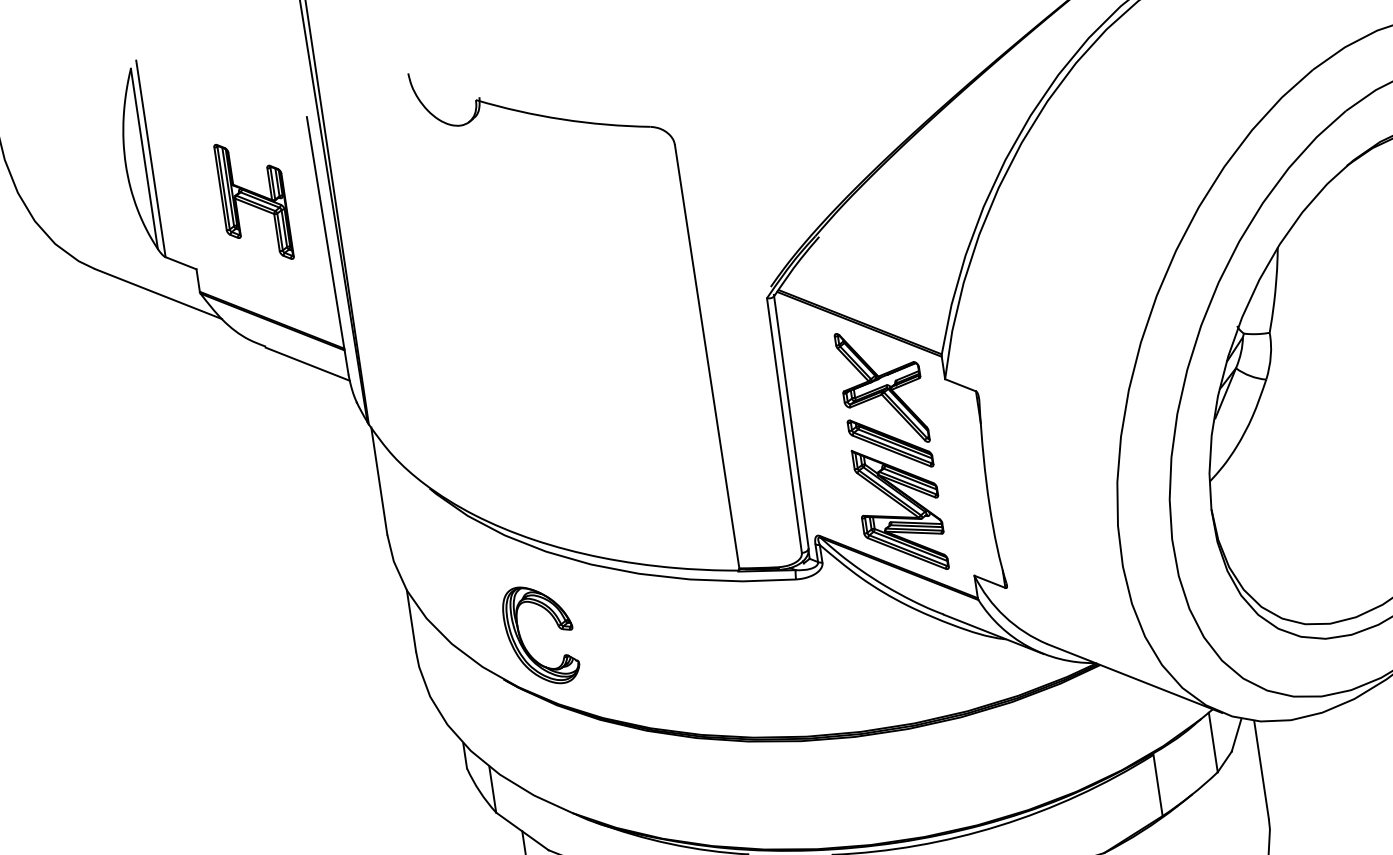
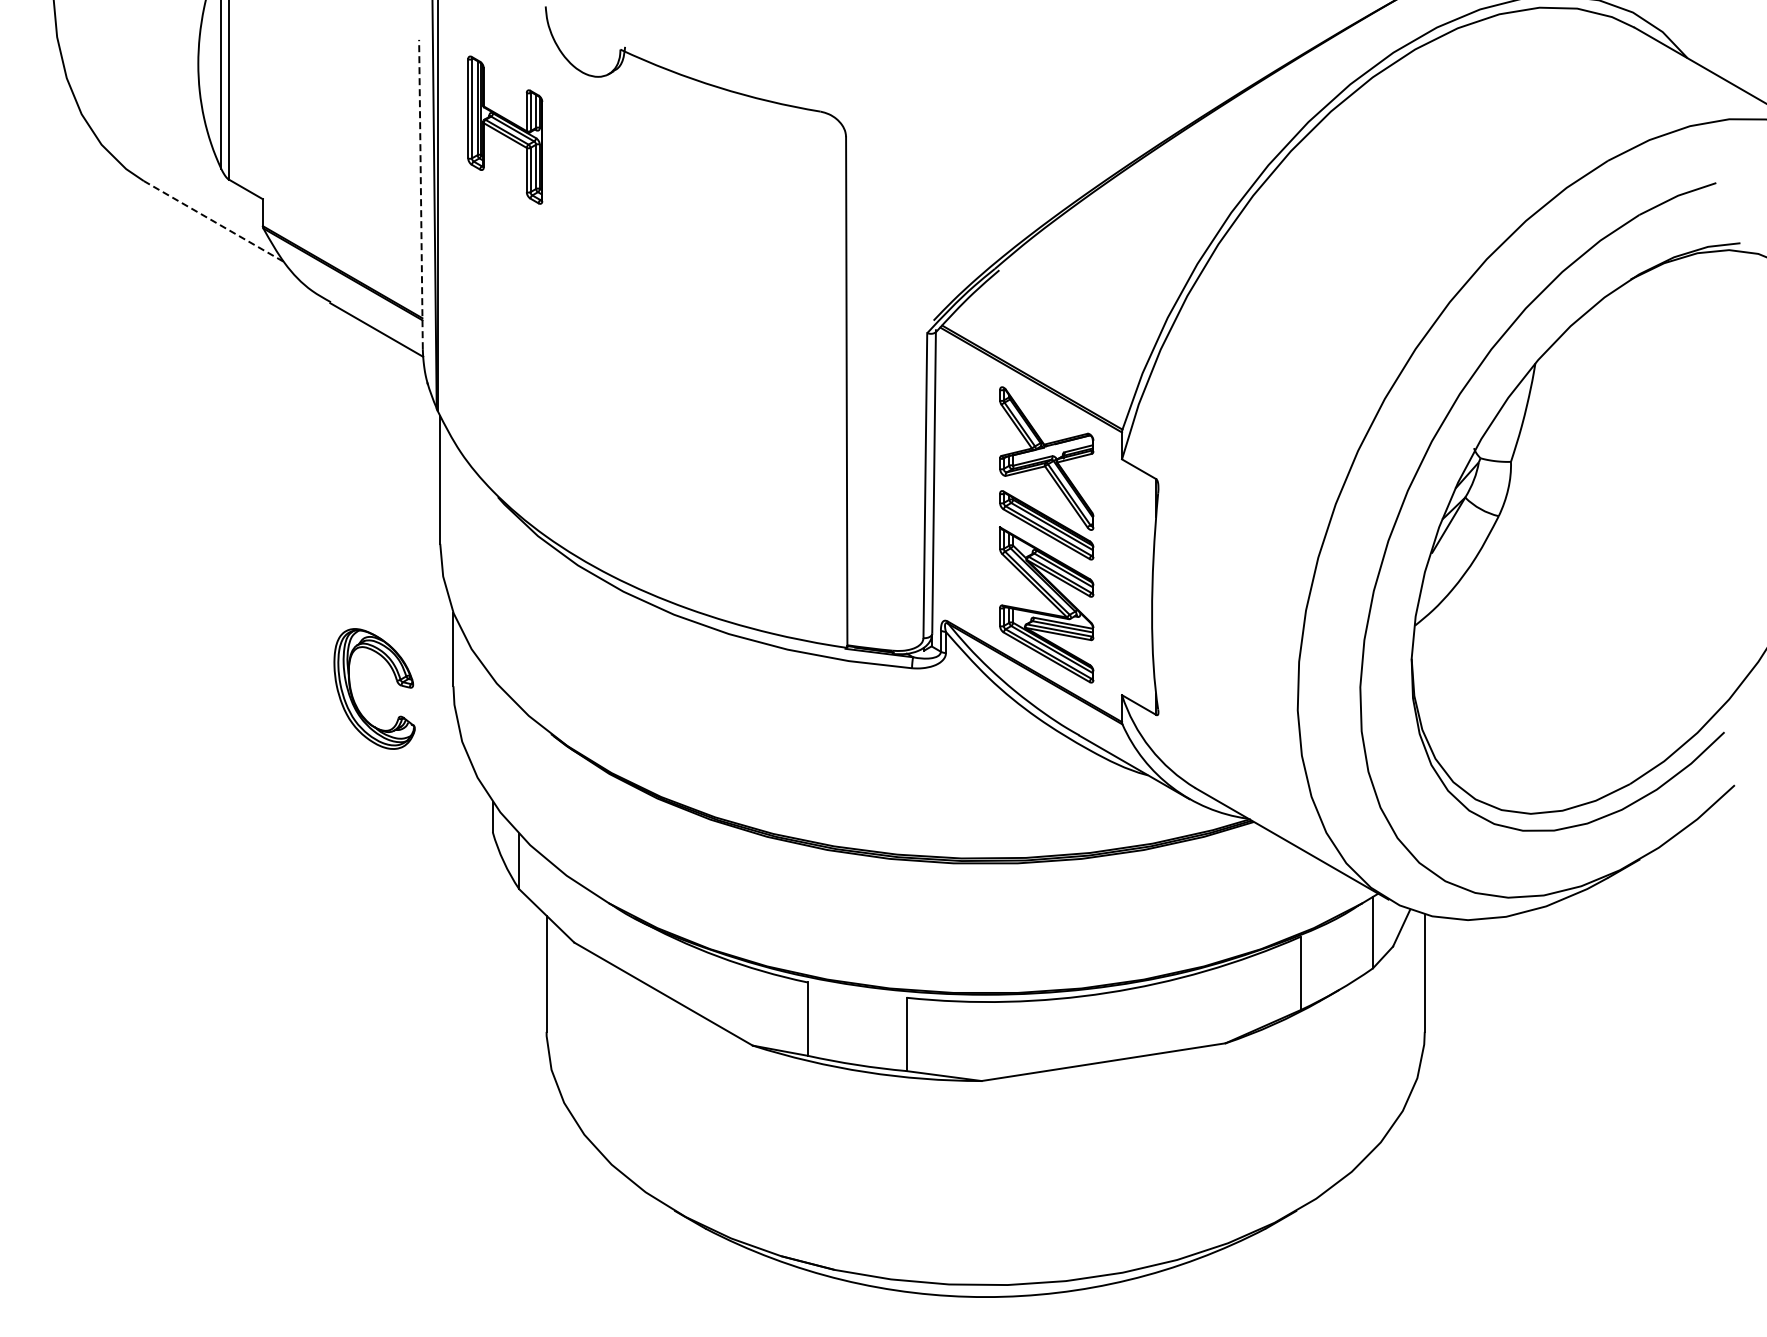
part: (254, 201) -> (505, 129), moved
line: (327, 245) -> (420, 194), solid -> dashed
line: (158, 294) -> (213, 221), solid -> dashed
part: (522, 640) -> (352, 692), moved

